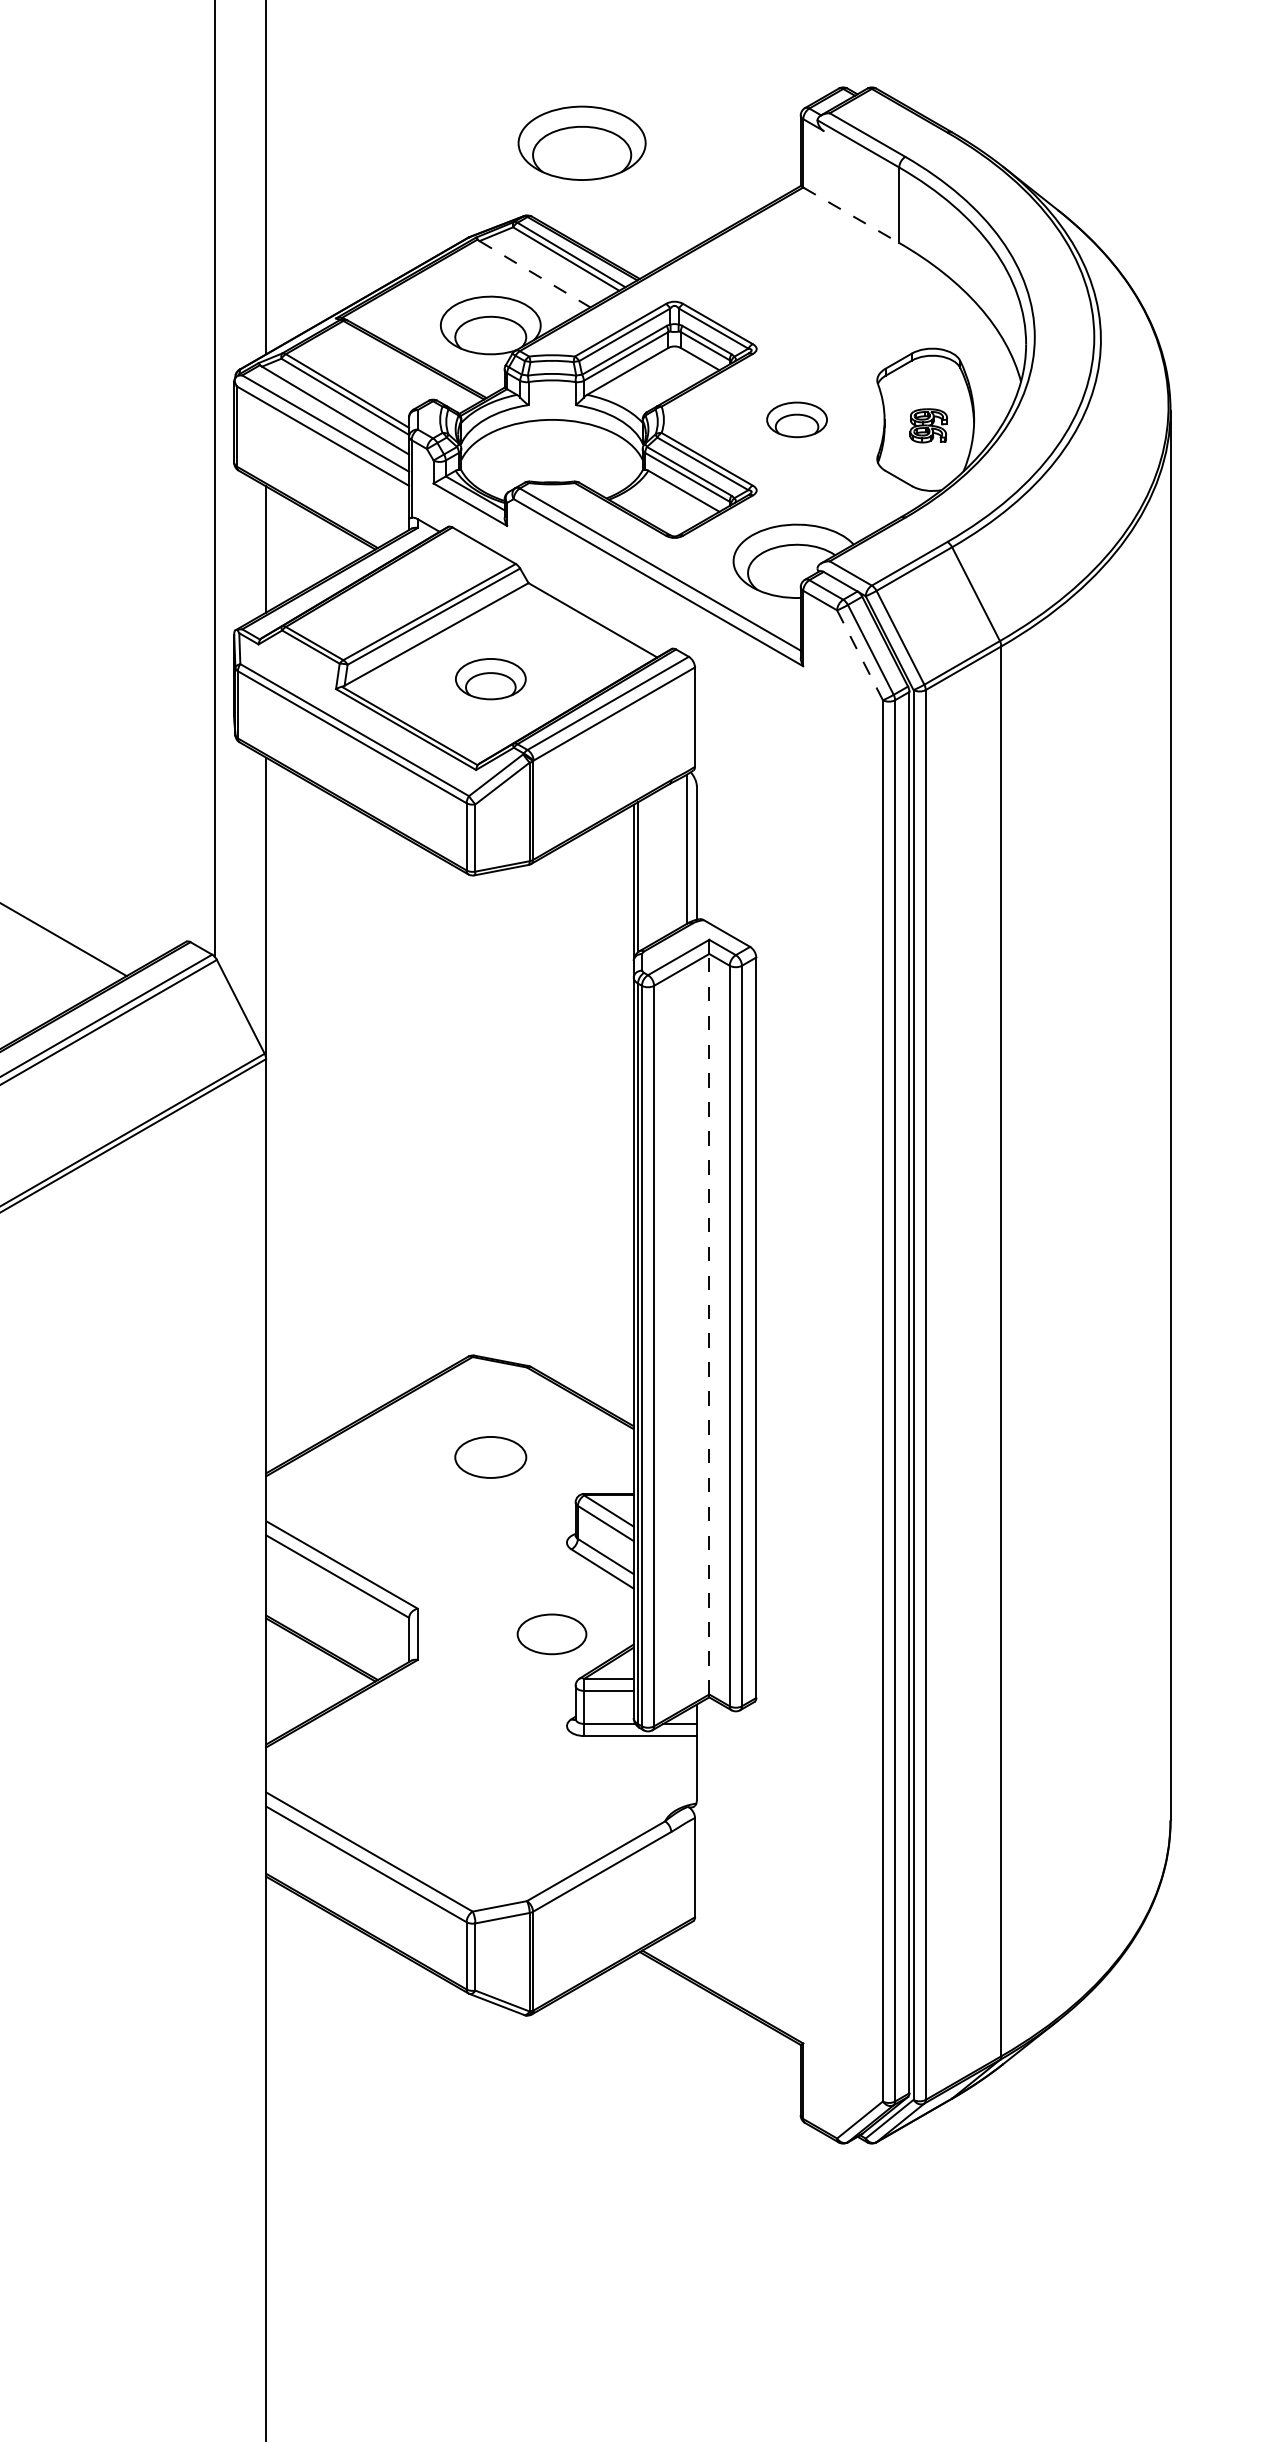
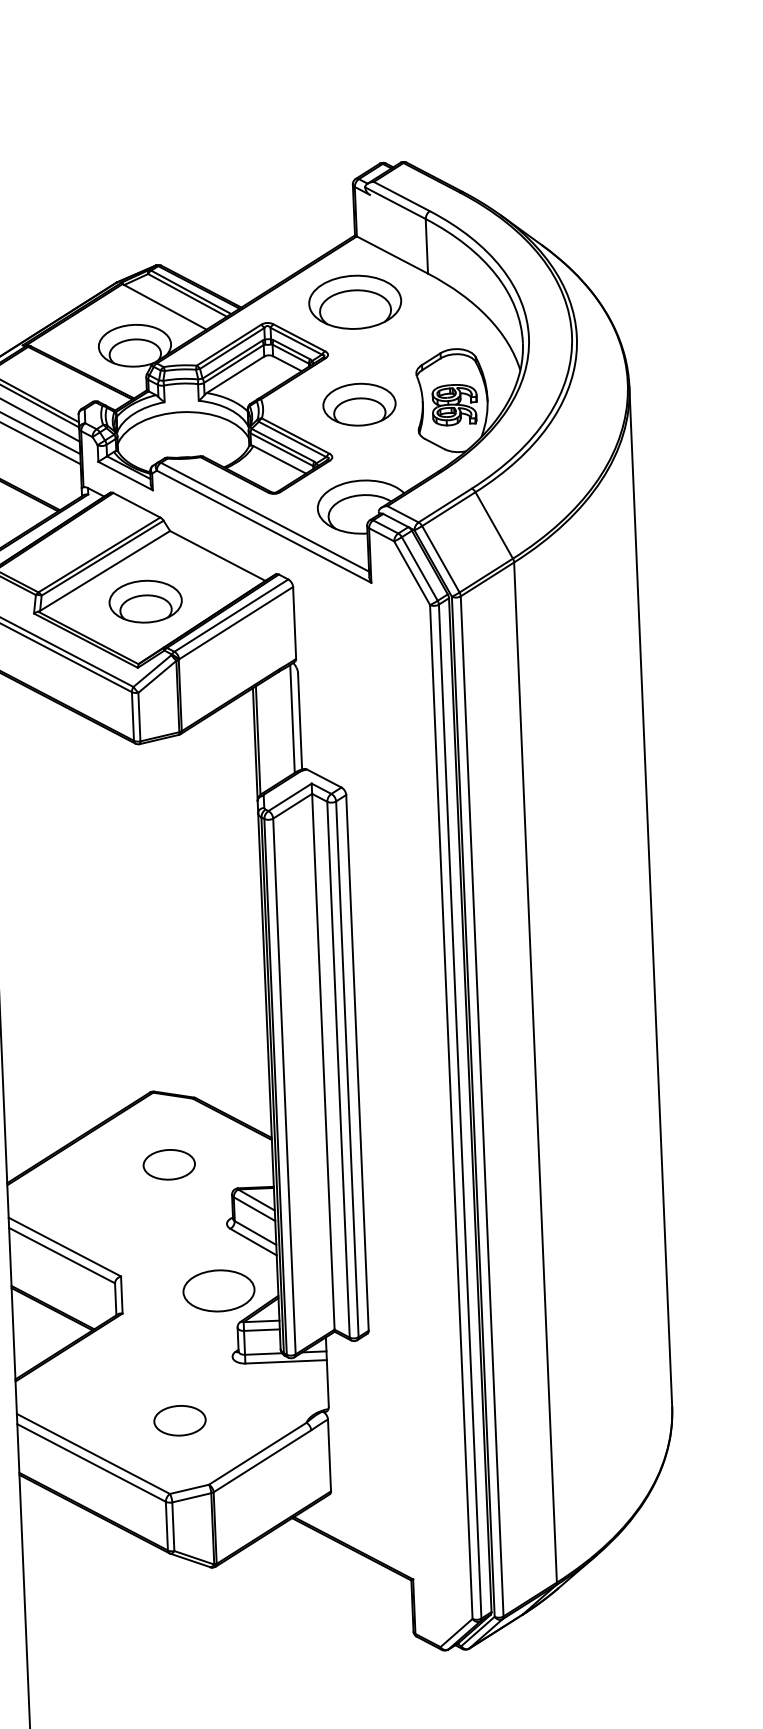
part: (581, 142) -> (354, 301), moved
line: (851, 215) -> (392, 255), dashed -> solid
line: (535, 274) -> (165, 307), dashed -> solid
part: (796, 419) -> (359, 404), size x1.67
part: (928, 425) -> (454, 404), size x1.67
line: (860, 655) -> (412, 573), dashed -> solid
part: (490, 678) -> (145, 601), size x1.43
line: (709, 1323) -> (323, 1061), dashed -> solid
part: (551, 1634) -> (218, 1291), size x1.43
part: (490, 1810) -> (179, 1420), added

